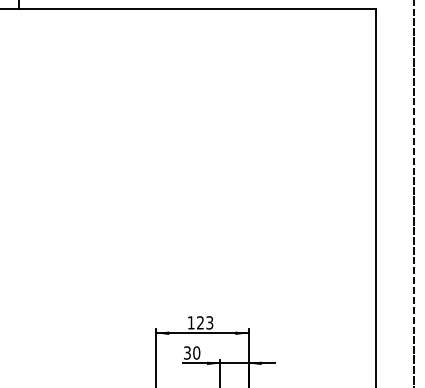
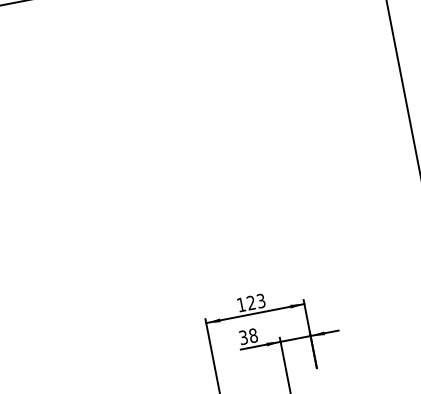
text: (196, 352) -> (253, 335), 30 -> 38

